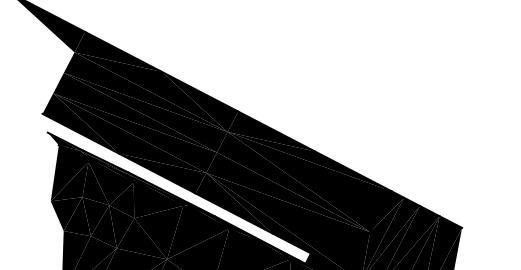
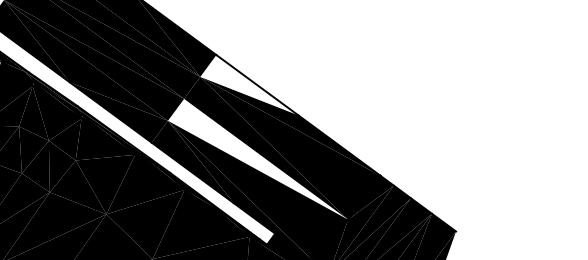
fill: (270, 131) -> (250, 84), removed
fill: (288, 192) -> (260, 158), removed

